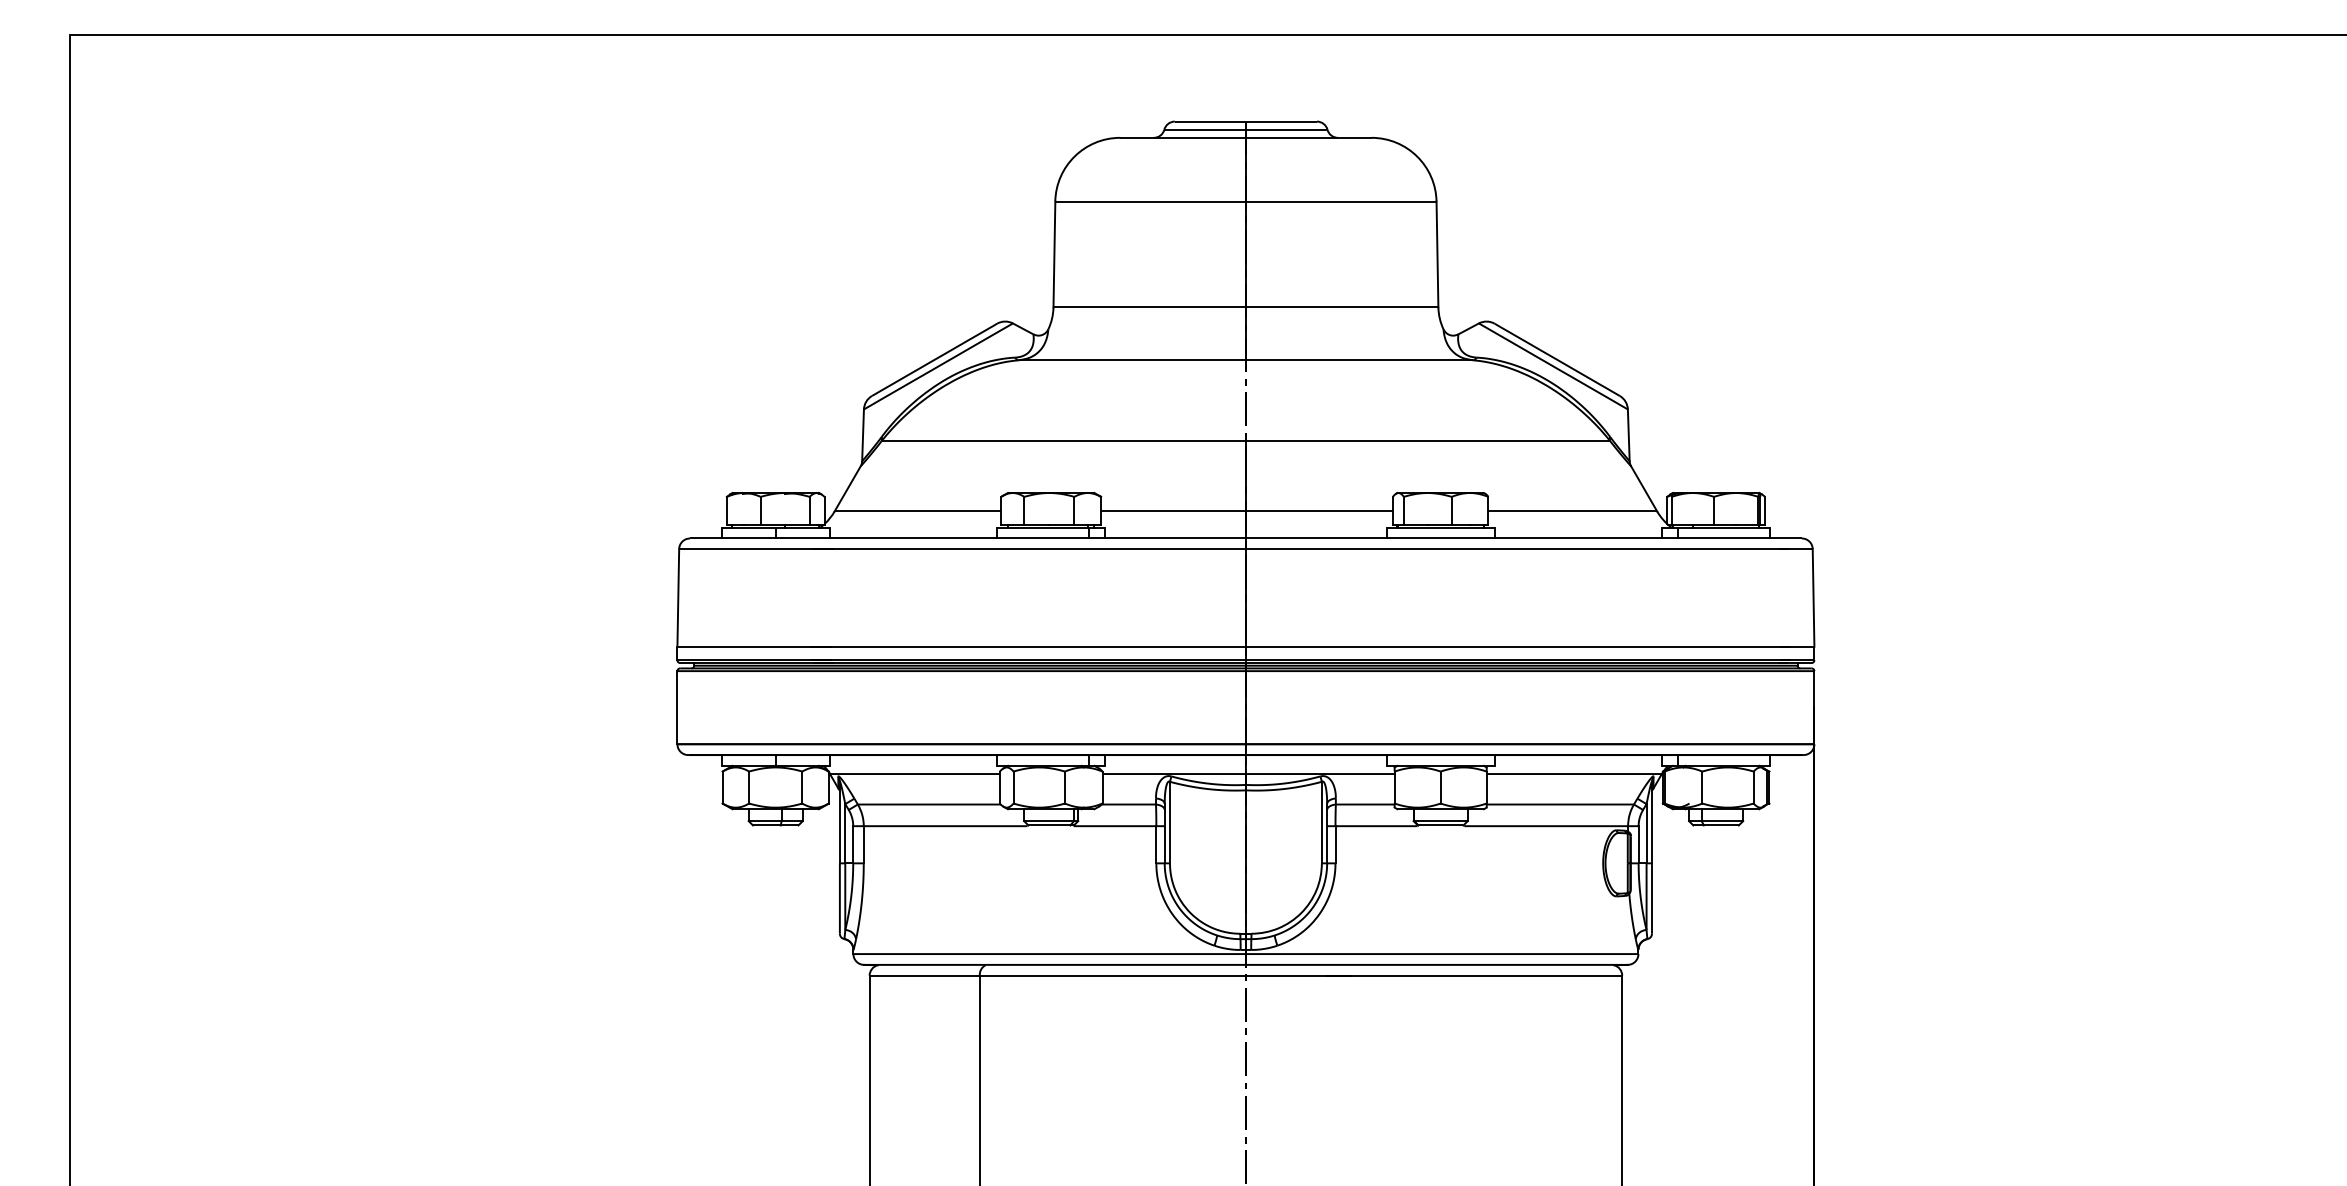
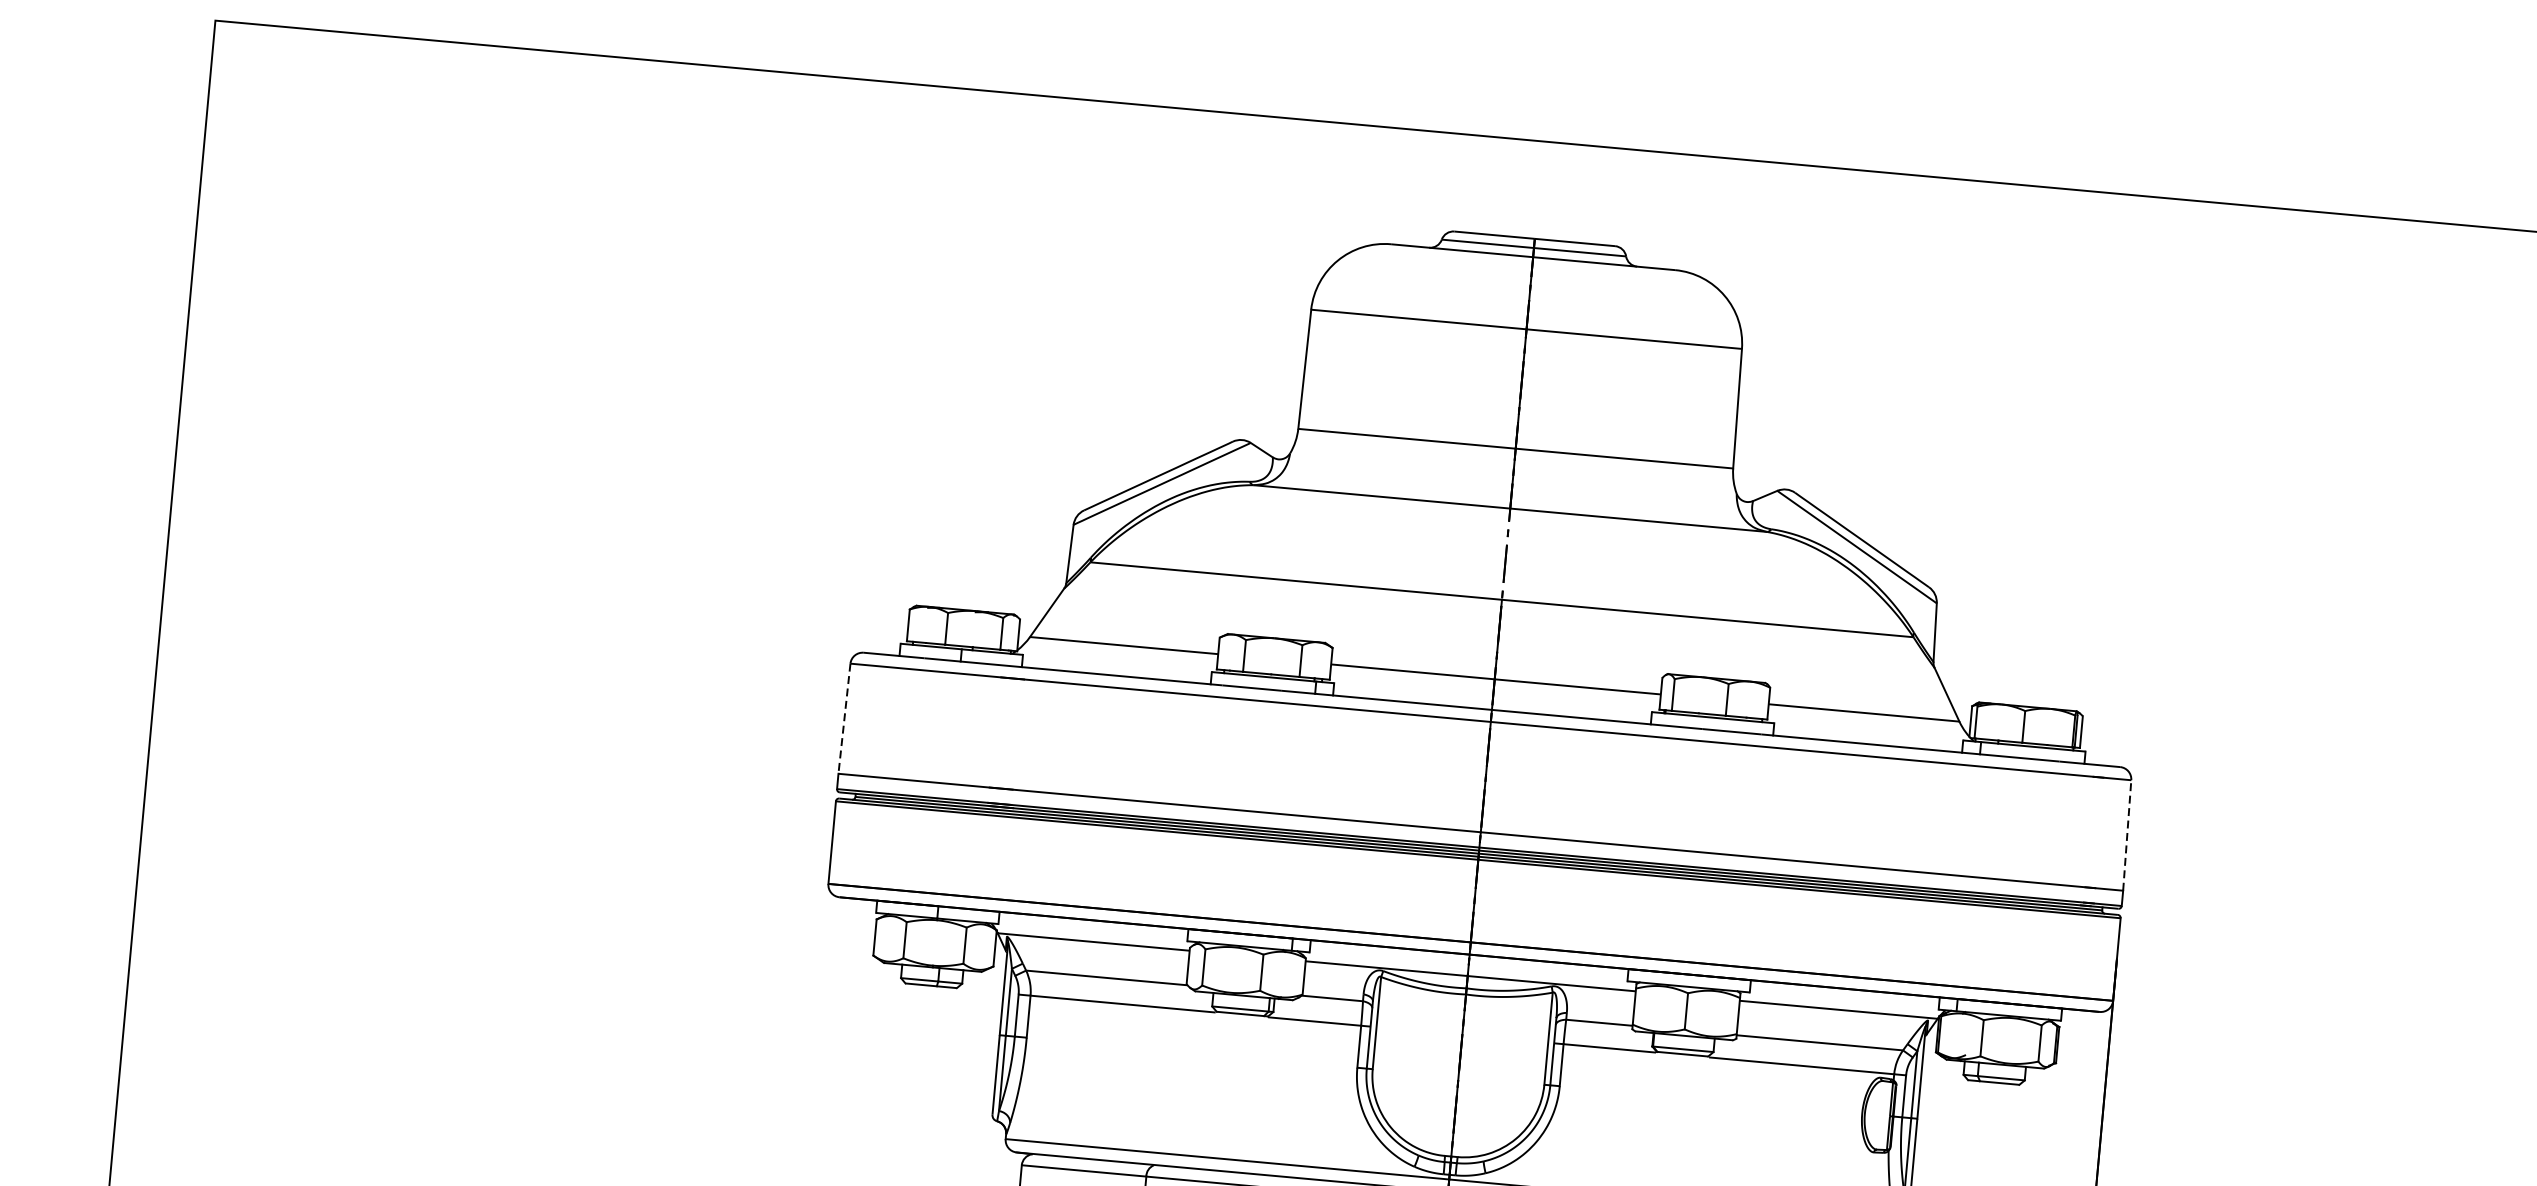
line: (678, 597) -> (844, 718), solid -> dashed
line: (1813, 597) -> (2127, 834), solid -> dashed

